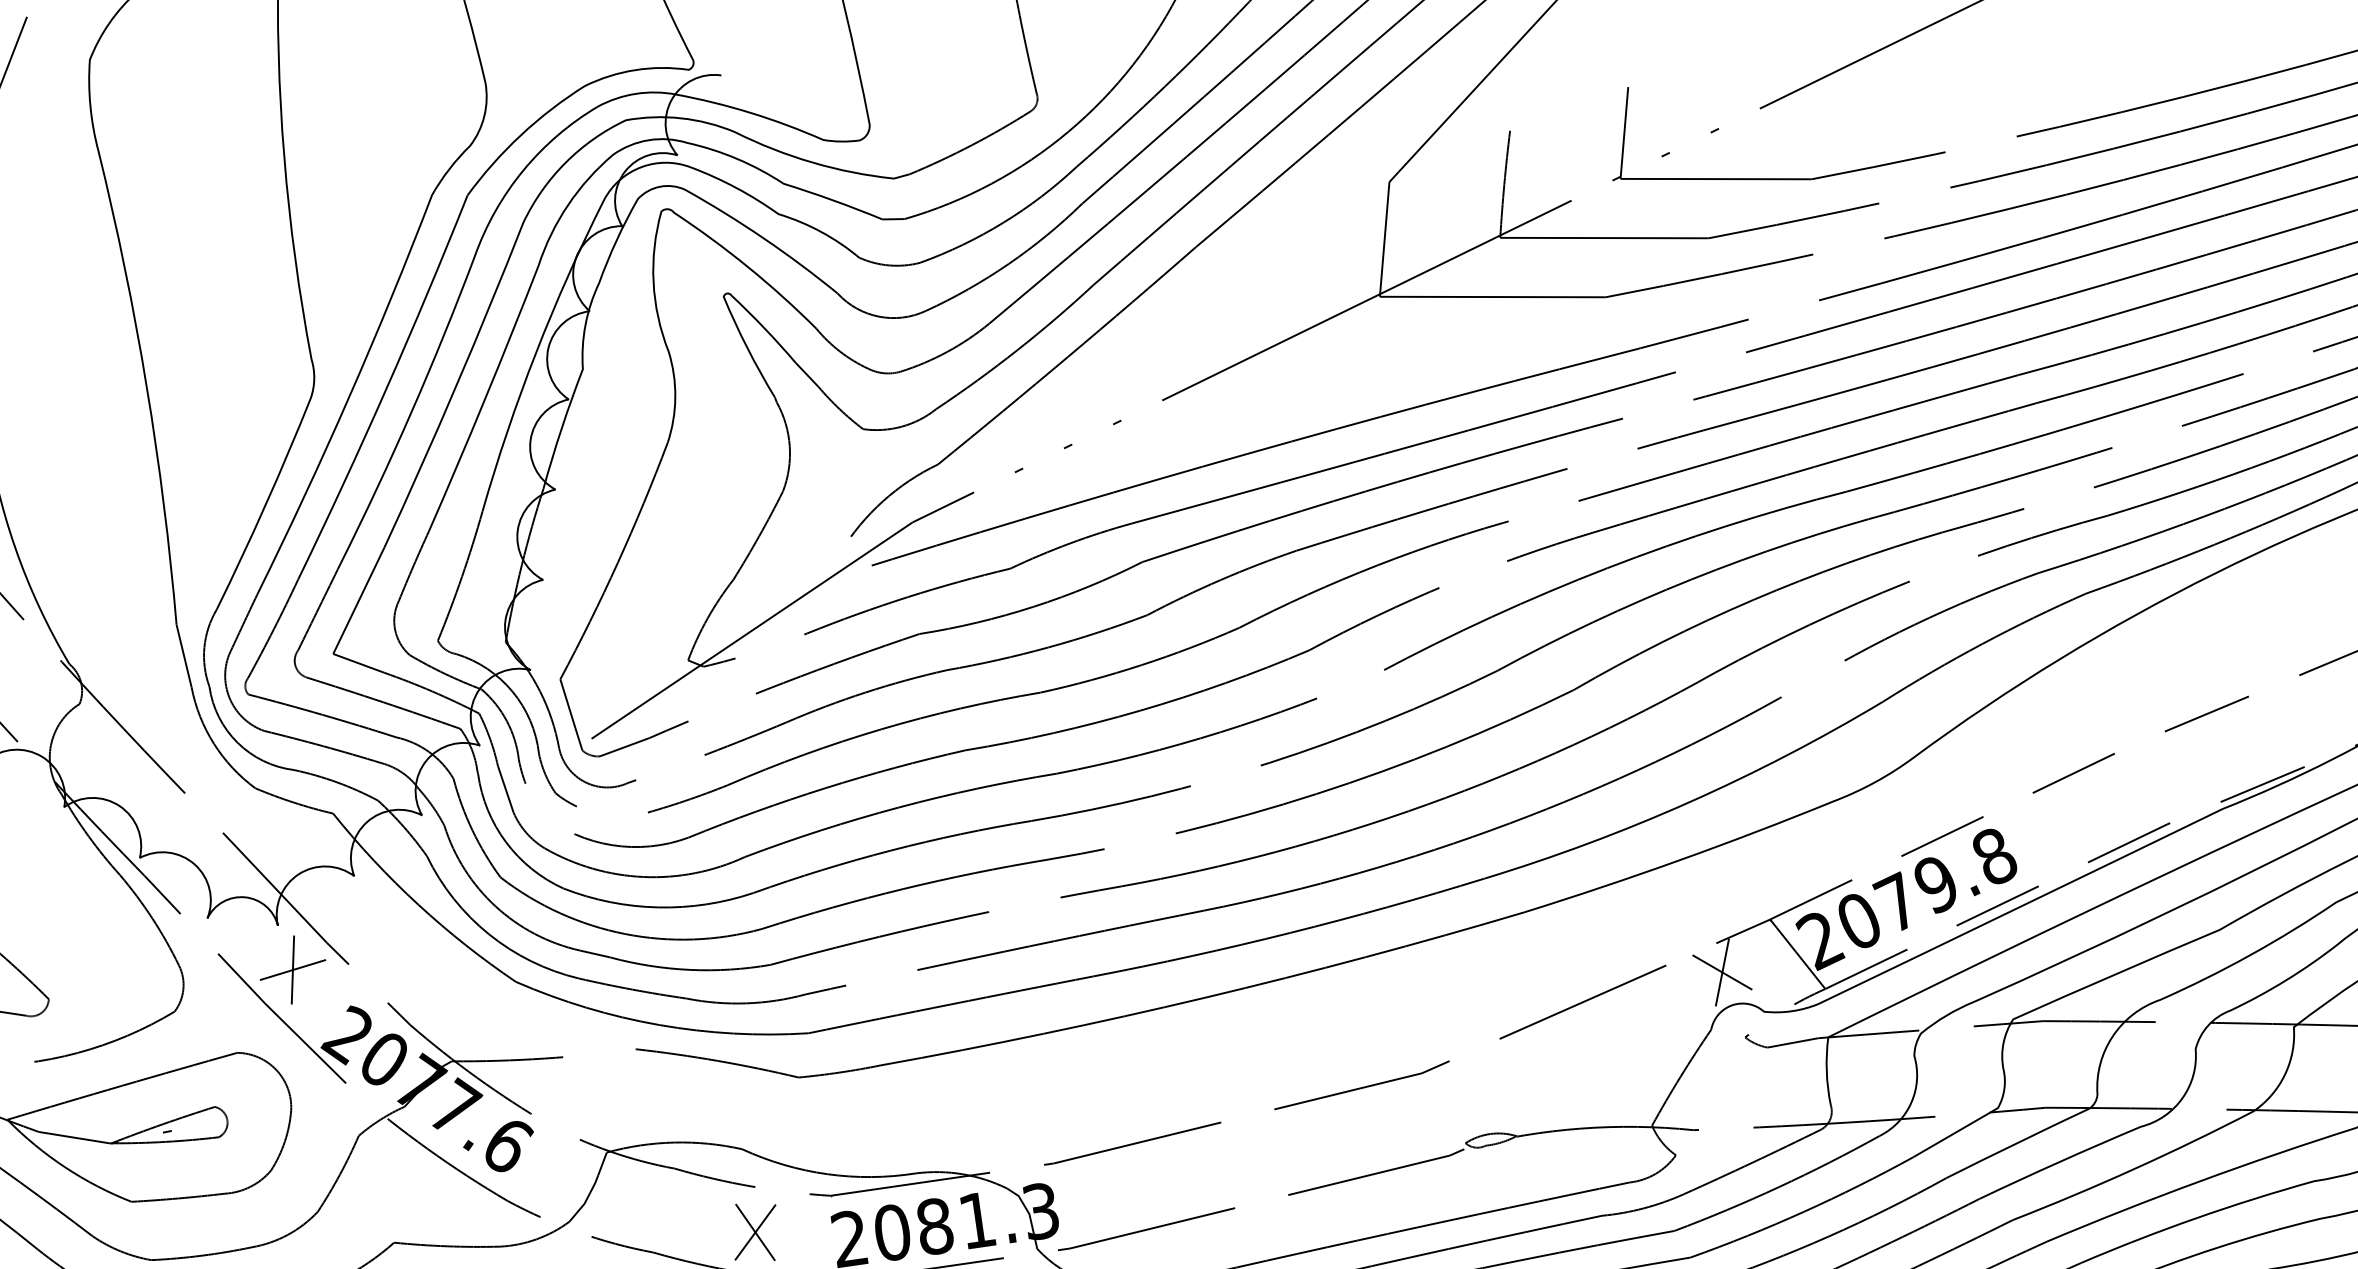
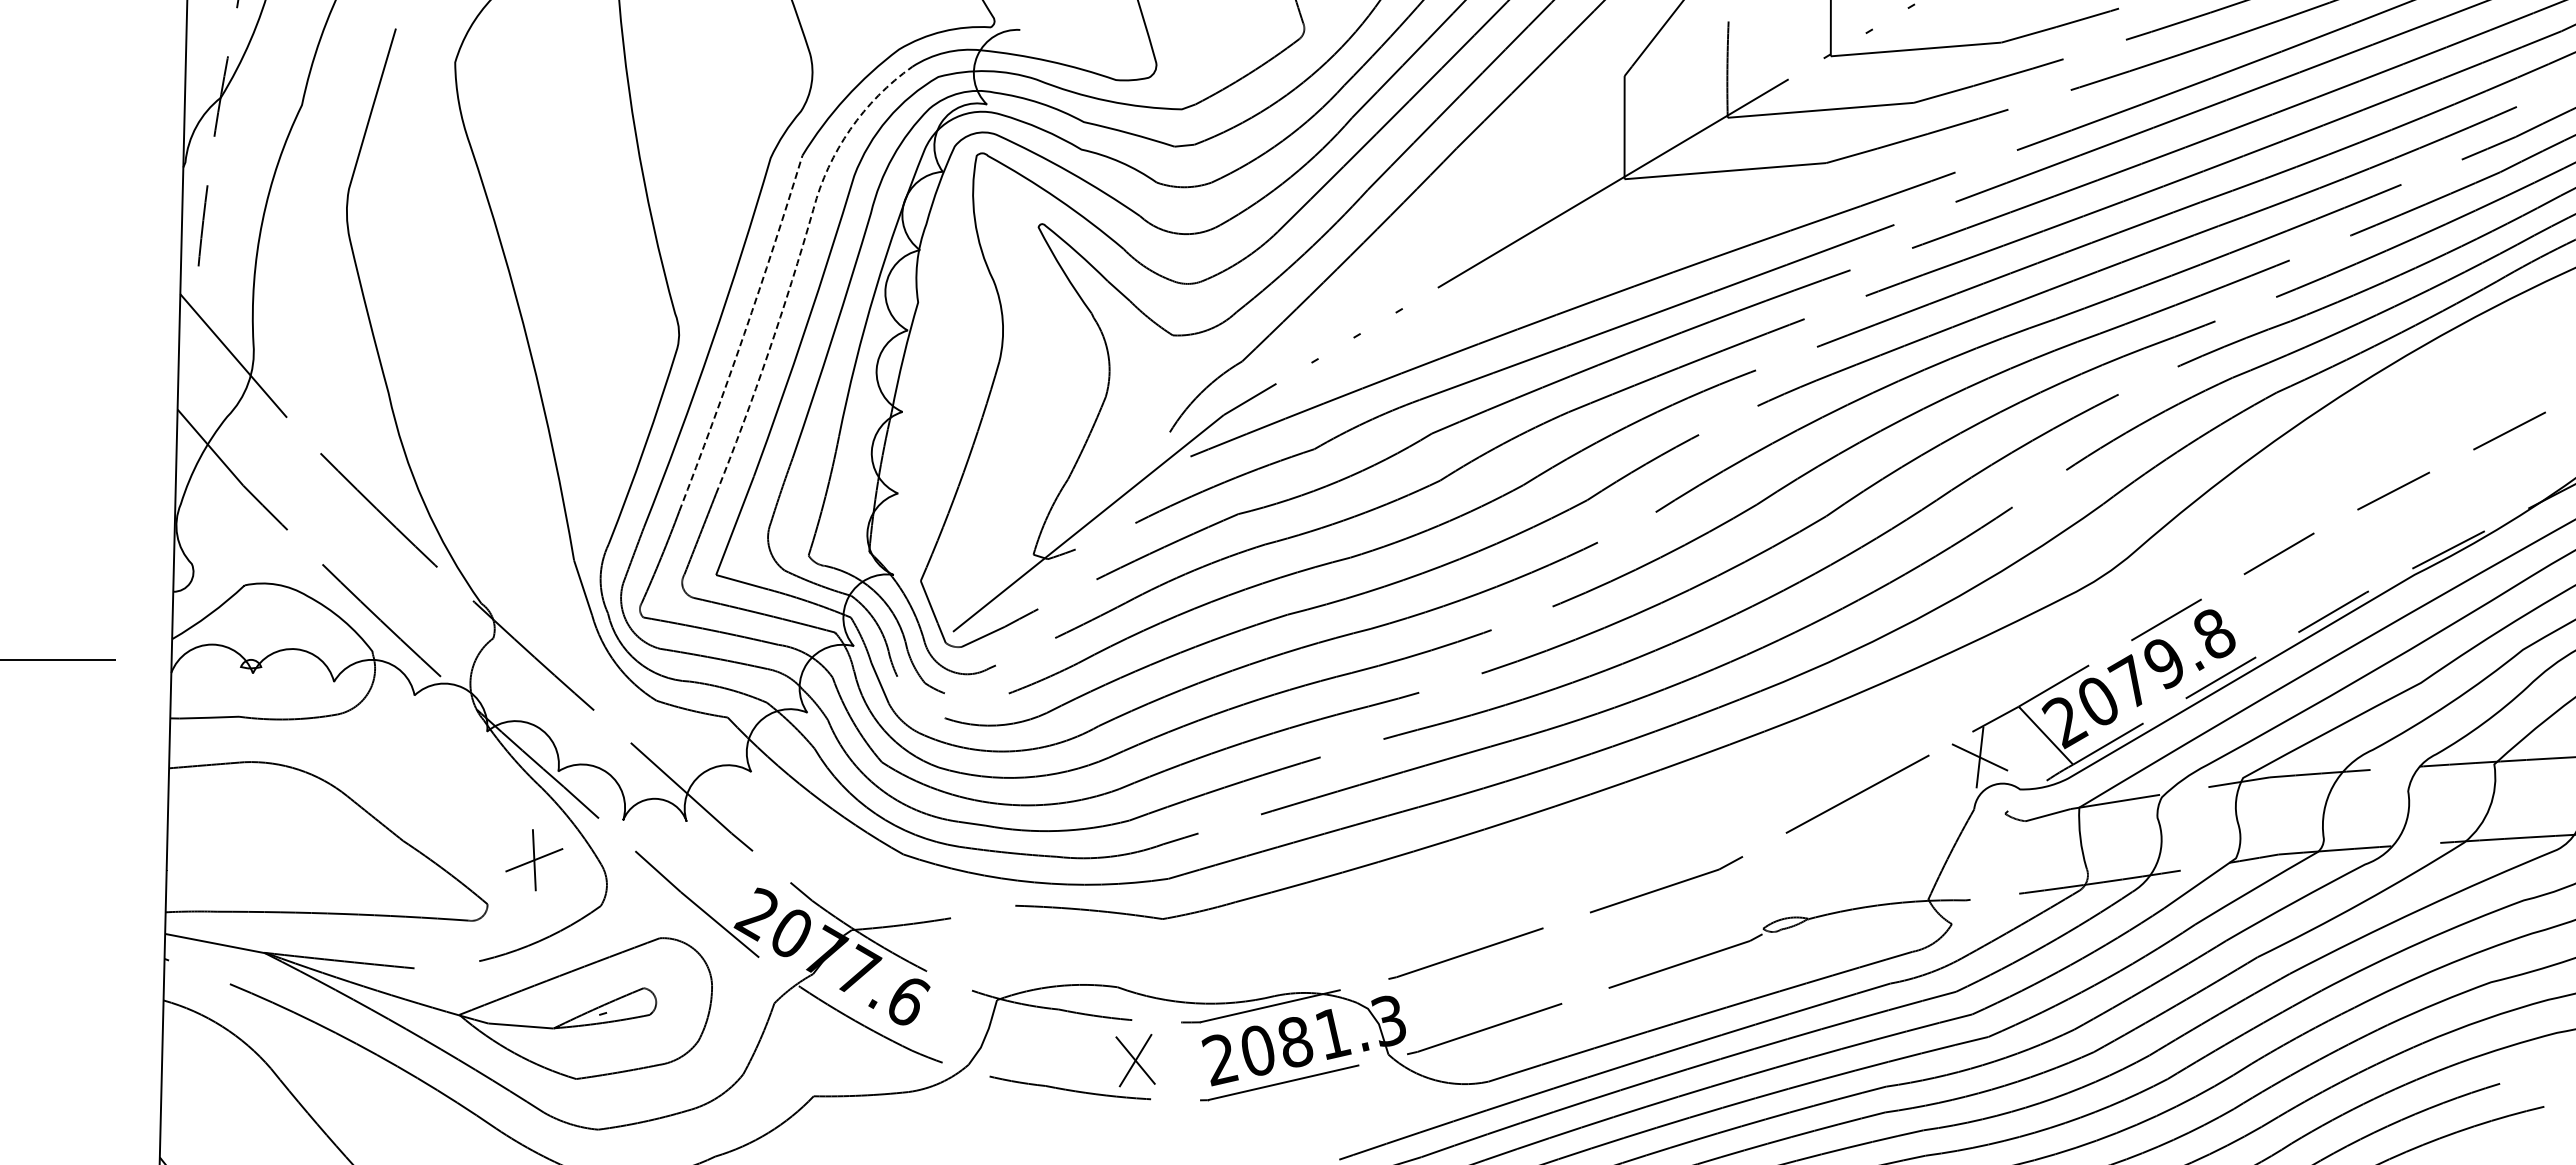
line: (455, 307) -> (799, 256), solid -> dashed
line: (386, 389) -> (744, 334), solid -> dashed
part: (293, 970) -> (534, 860), moved

